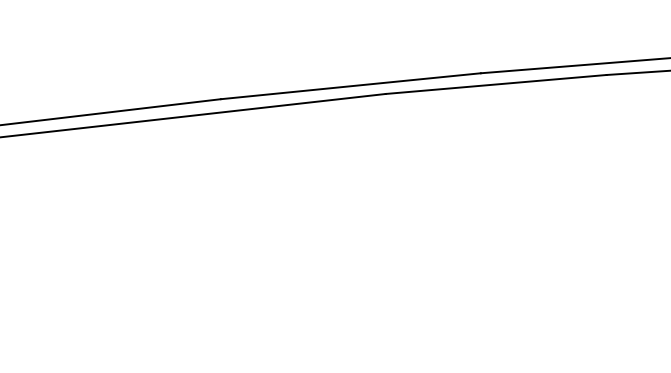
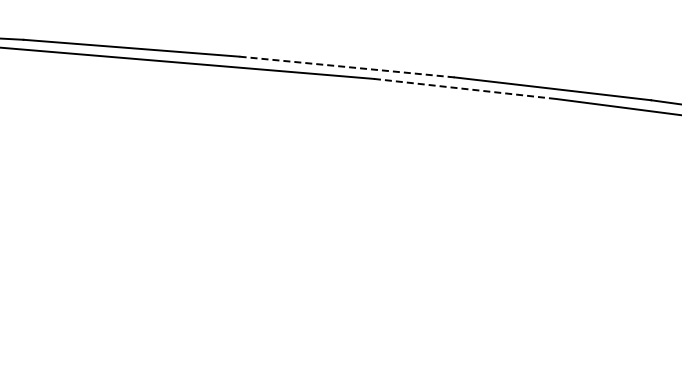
line: (496, 83) -> (465, 88), solid -> dashed
line: (350, 85) -> (346, 66), solid -> dashed

